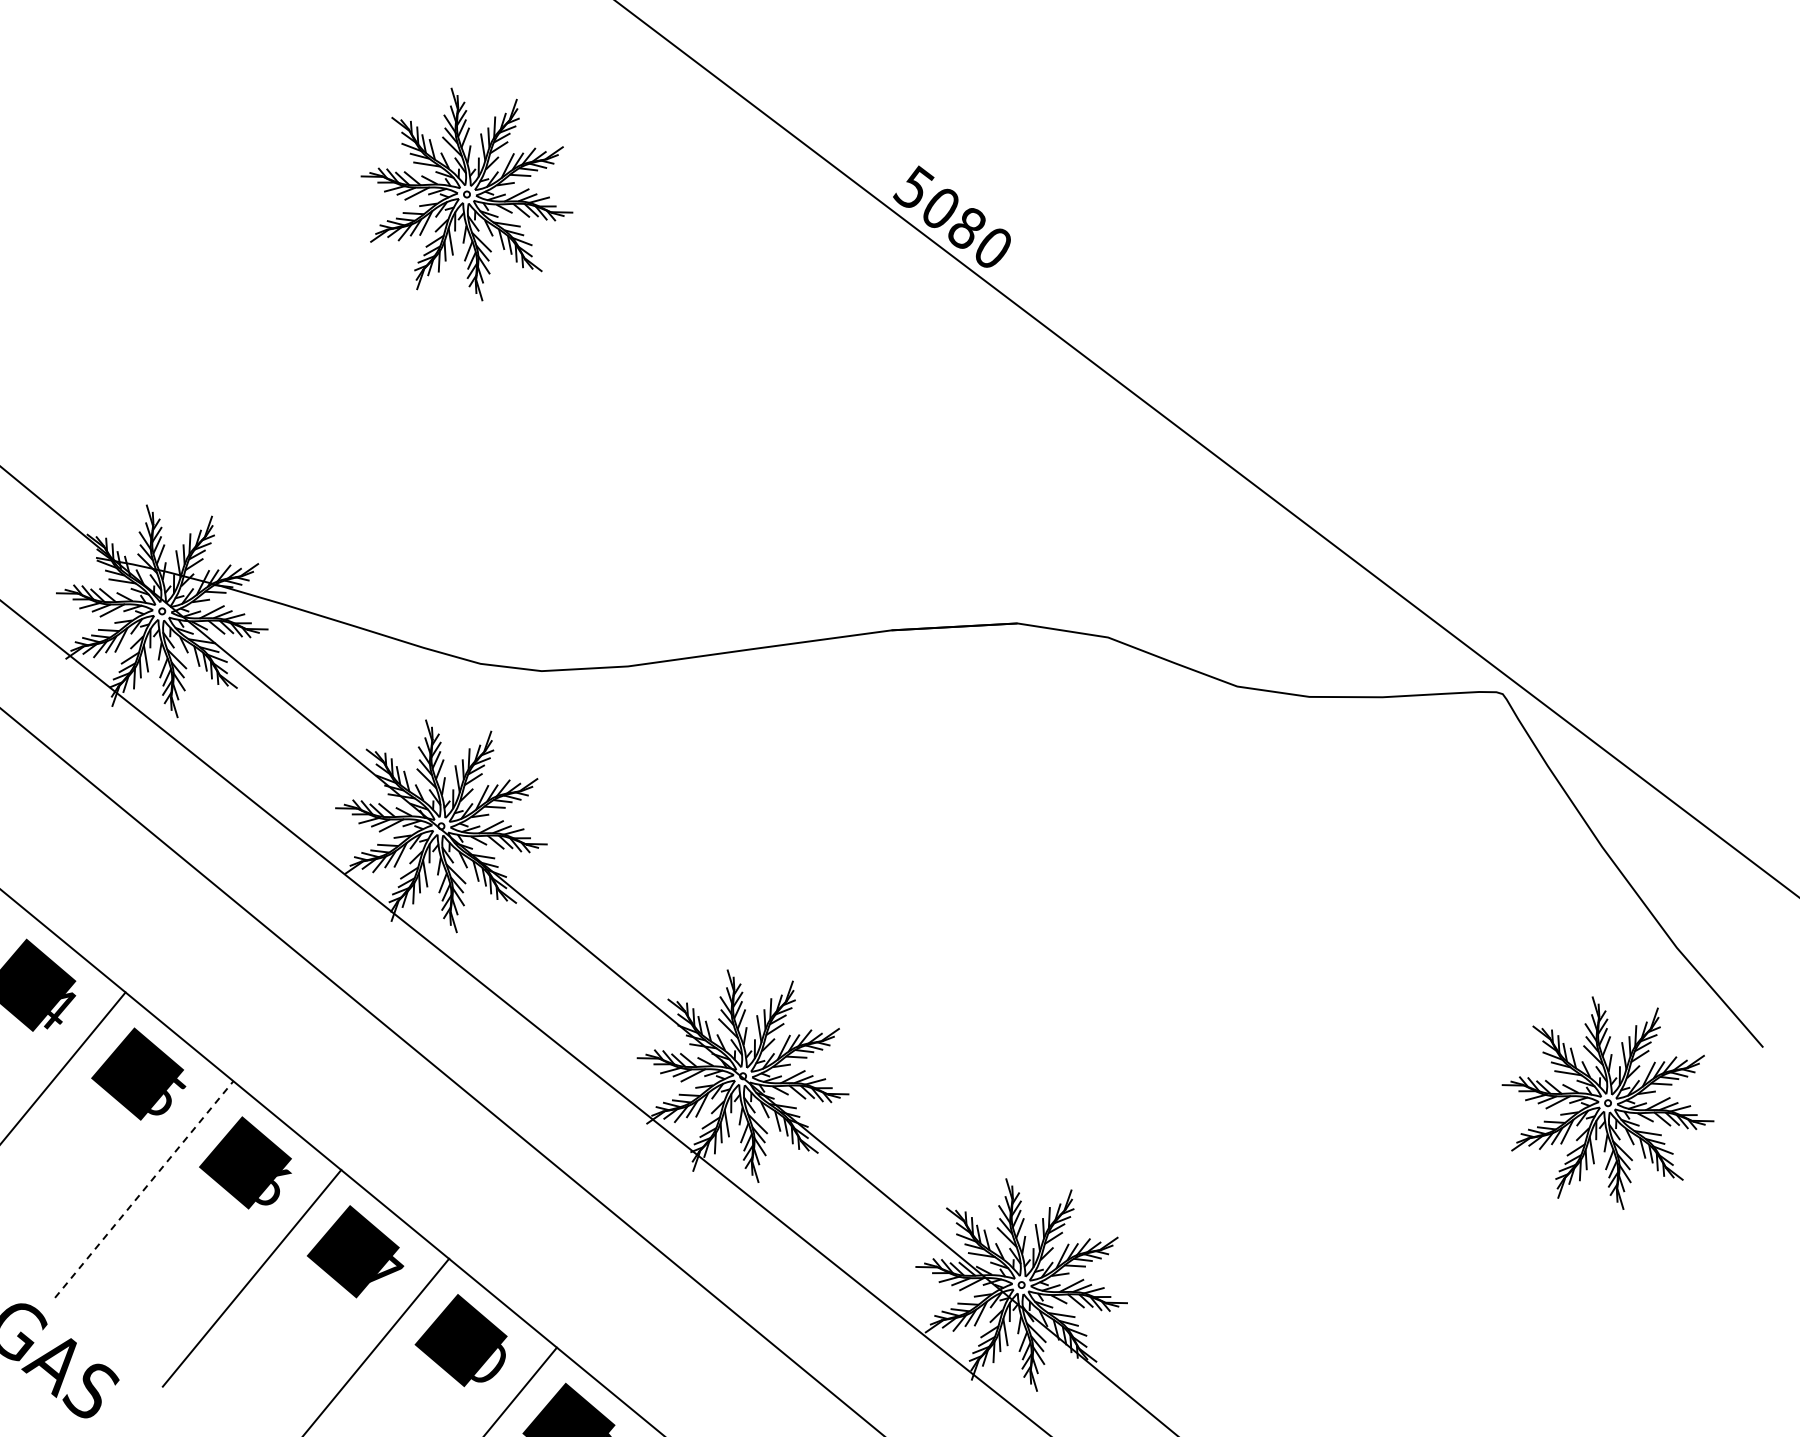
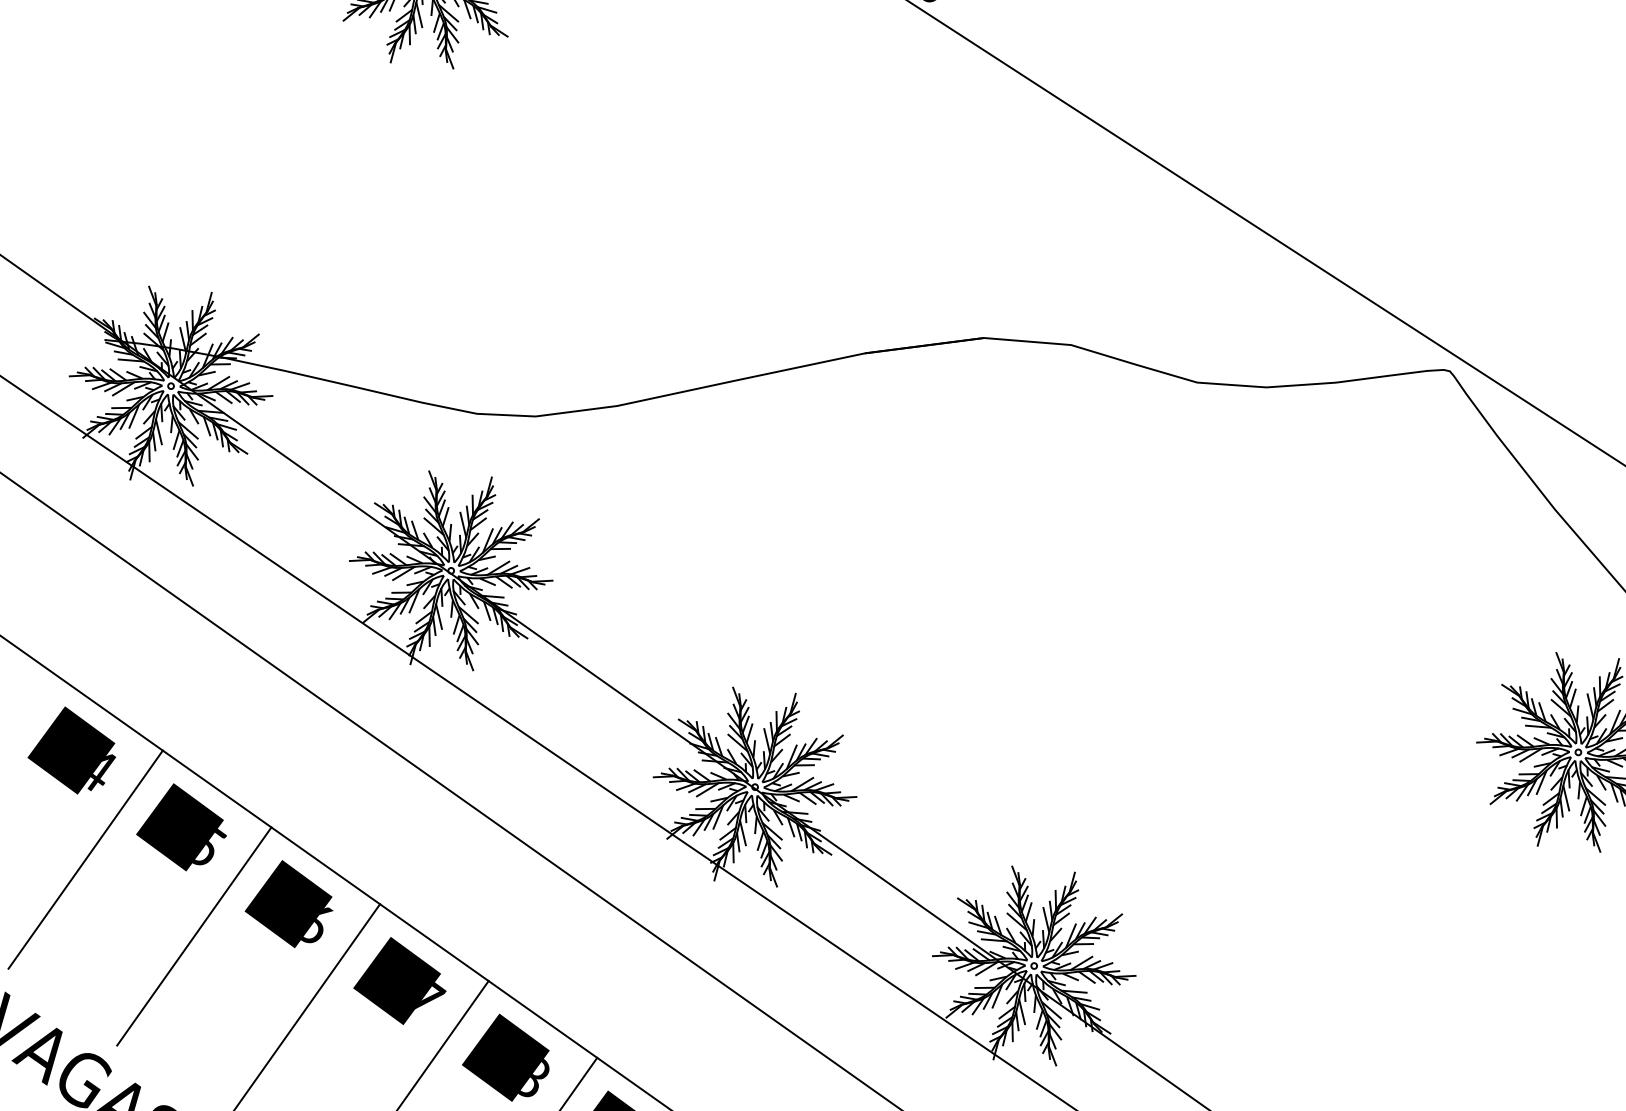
line: (144, 1189) -> (194, 936), dashed -> solid
text: (489, 1365) -> (534, 1079), 50 -> 38

